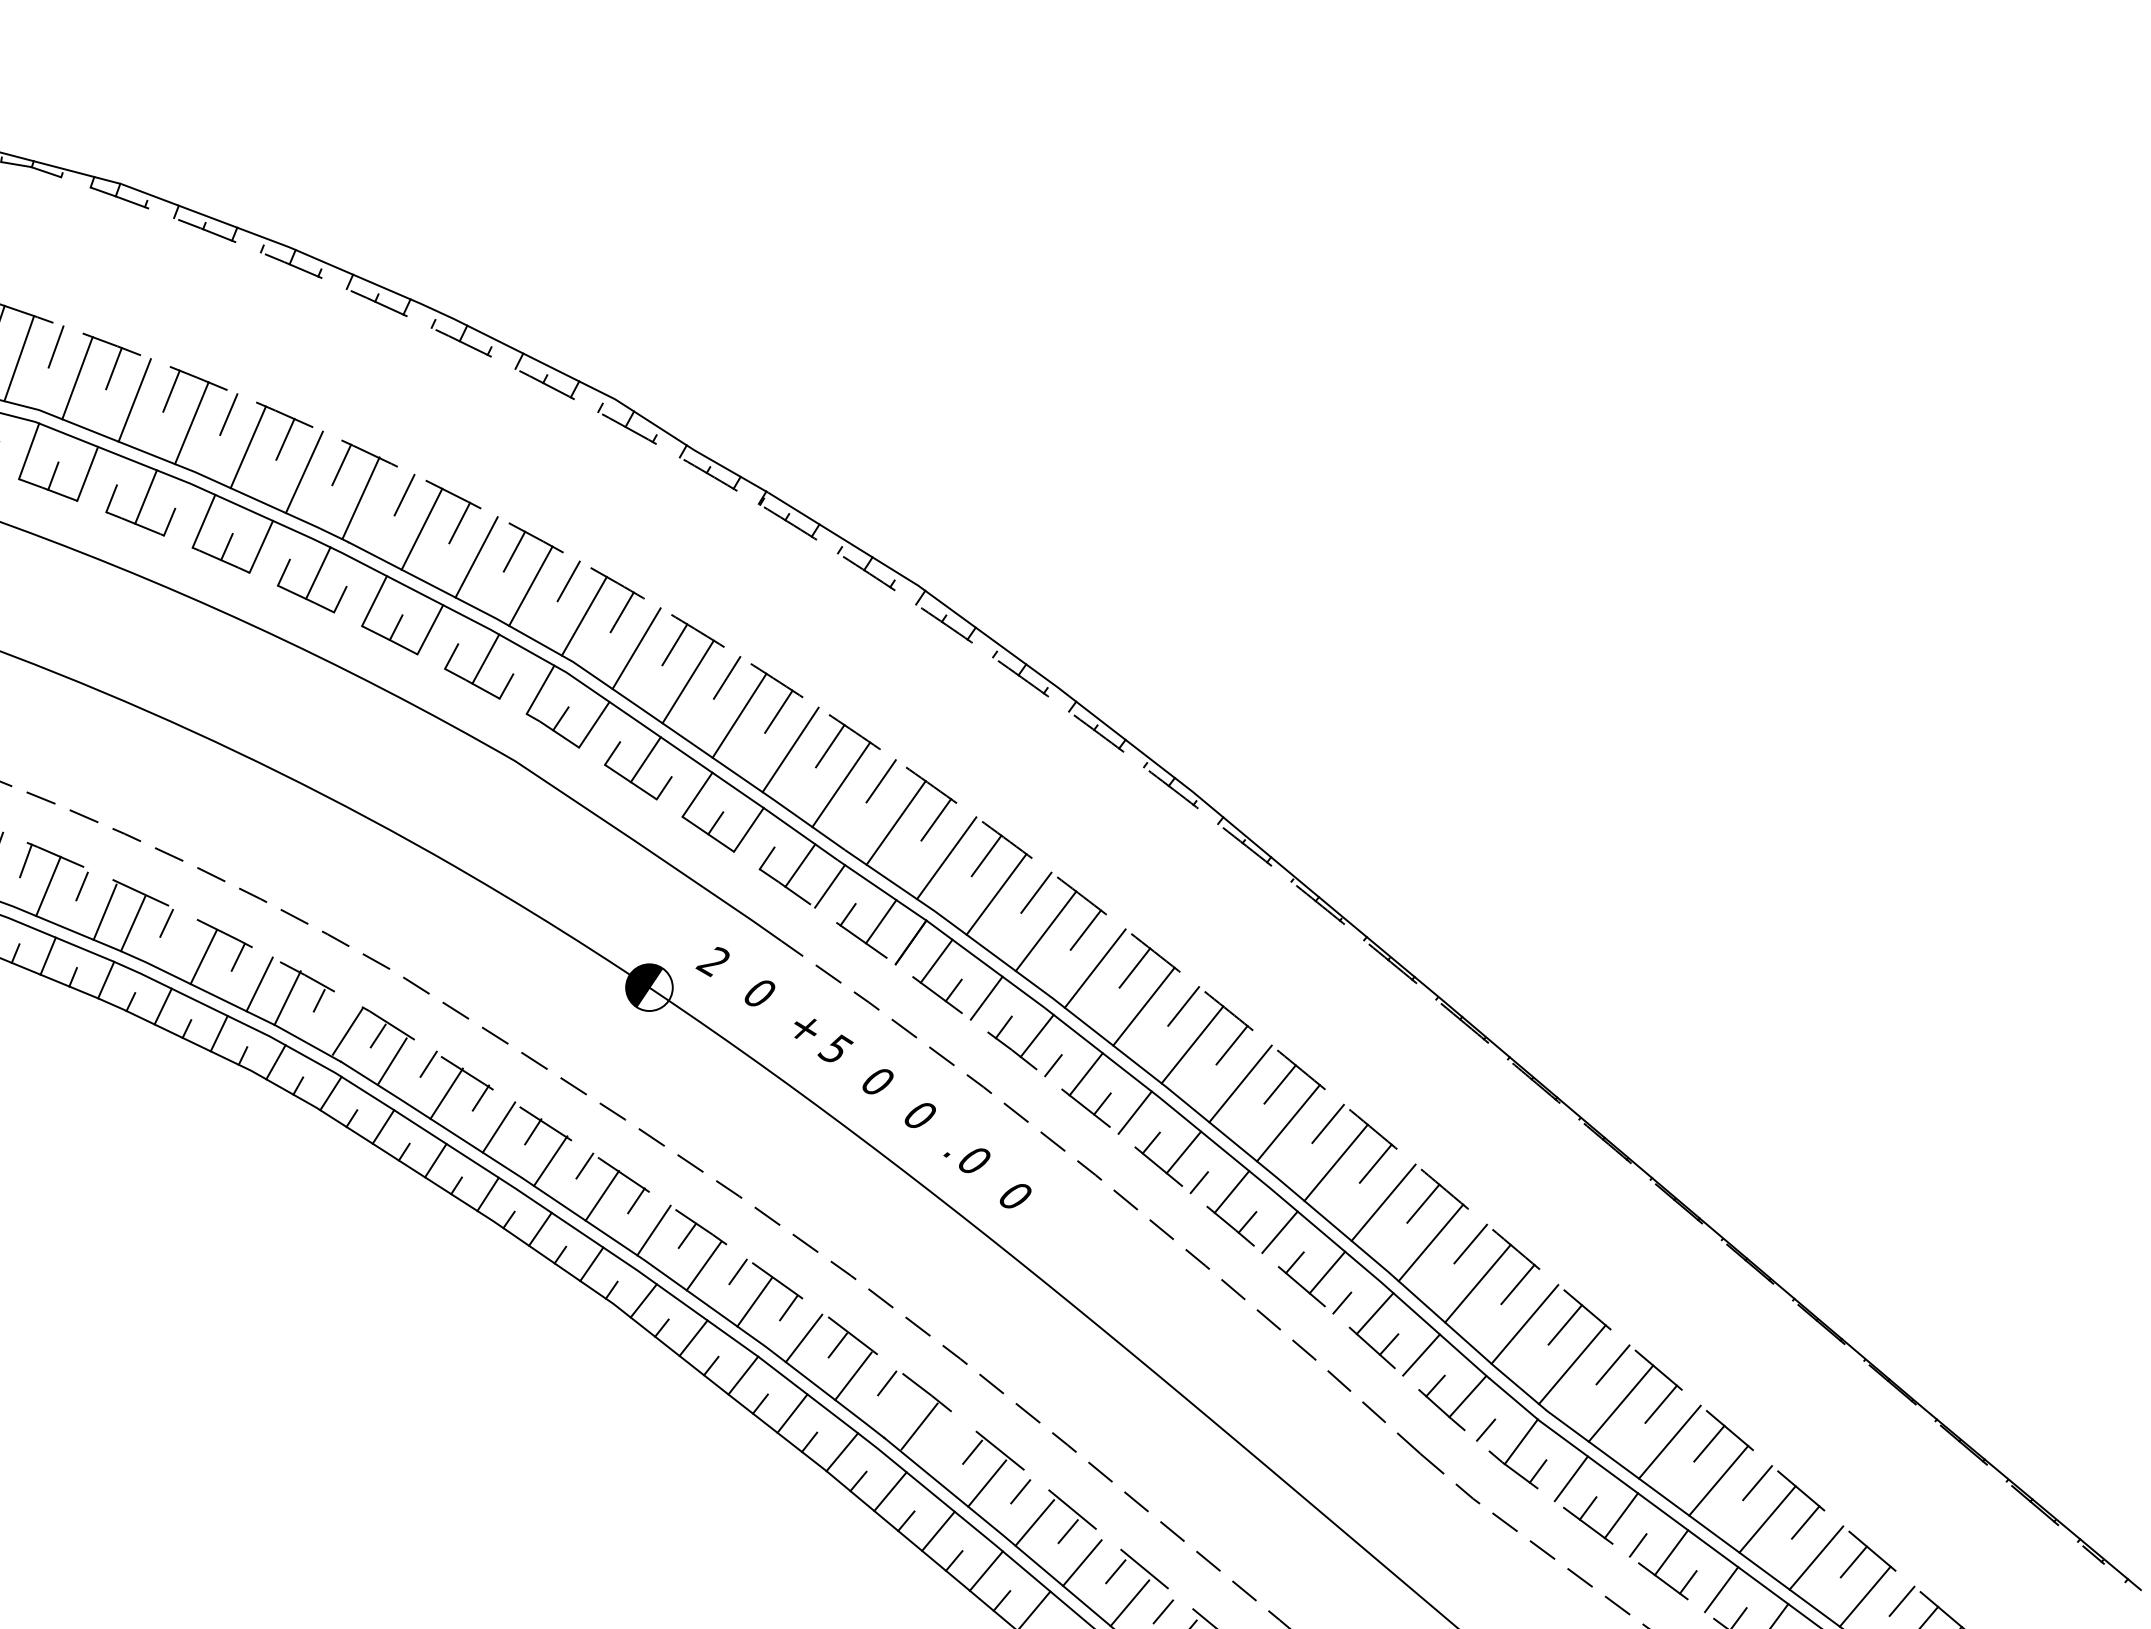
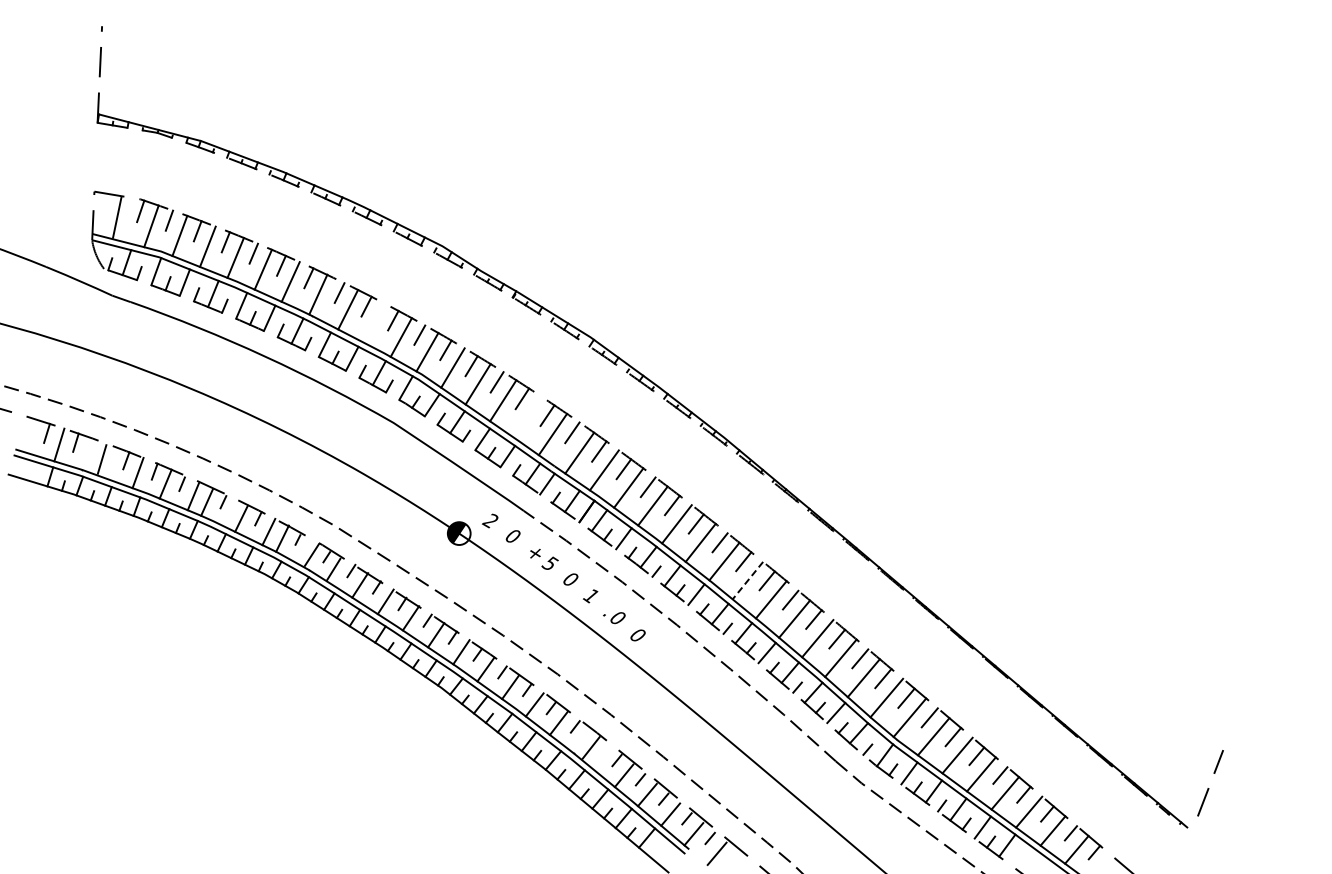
line: (475, 557) -> (374, 323), removed
line: (789, 749) -> (527, 417), removed
line: (1239, 1085) -> (747, 581), solid -> dashed
text: (920, 1116) -> (591, 596), 0 -> 1

